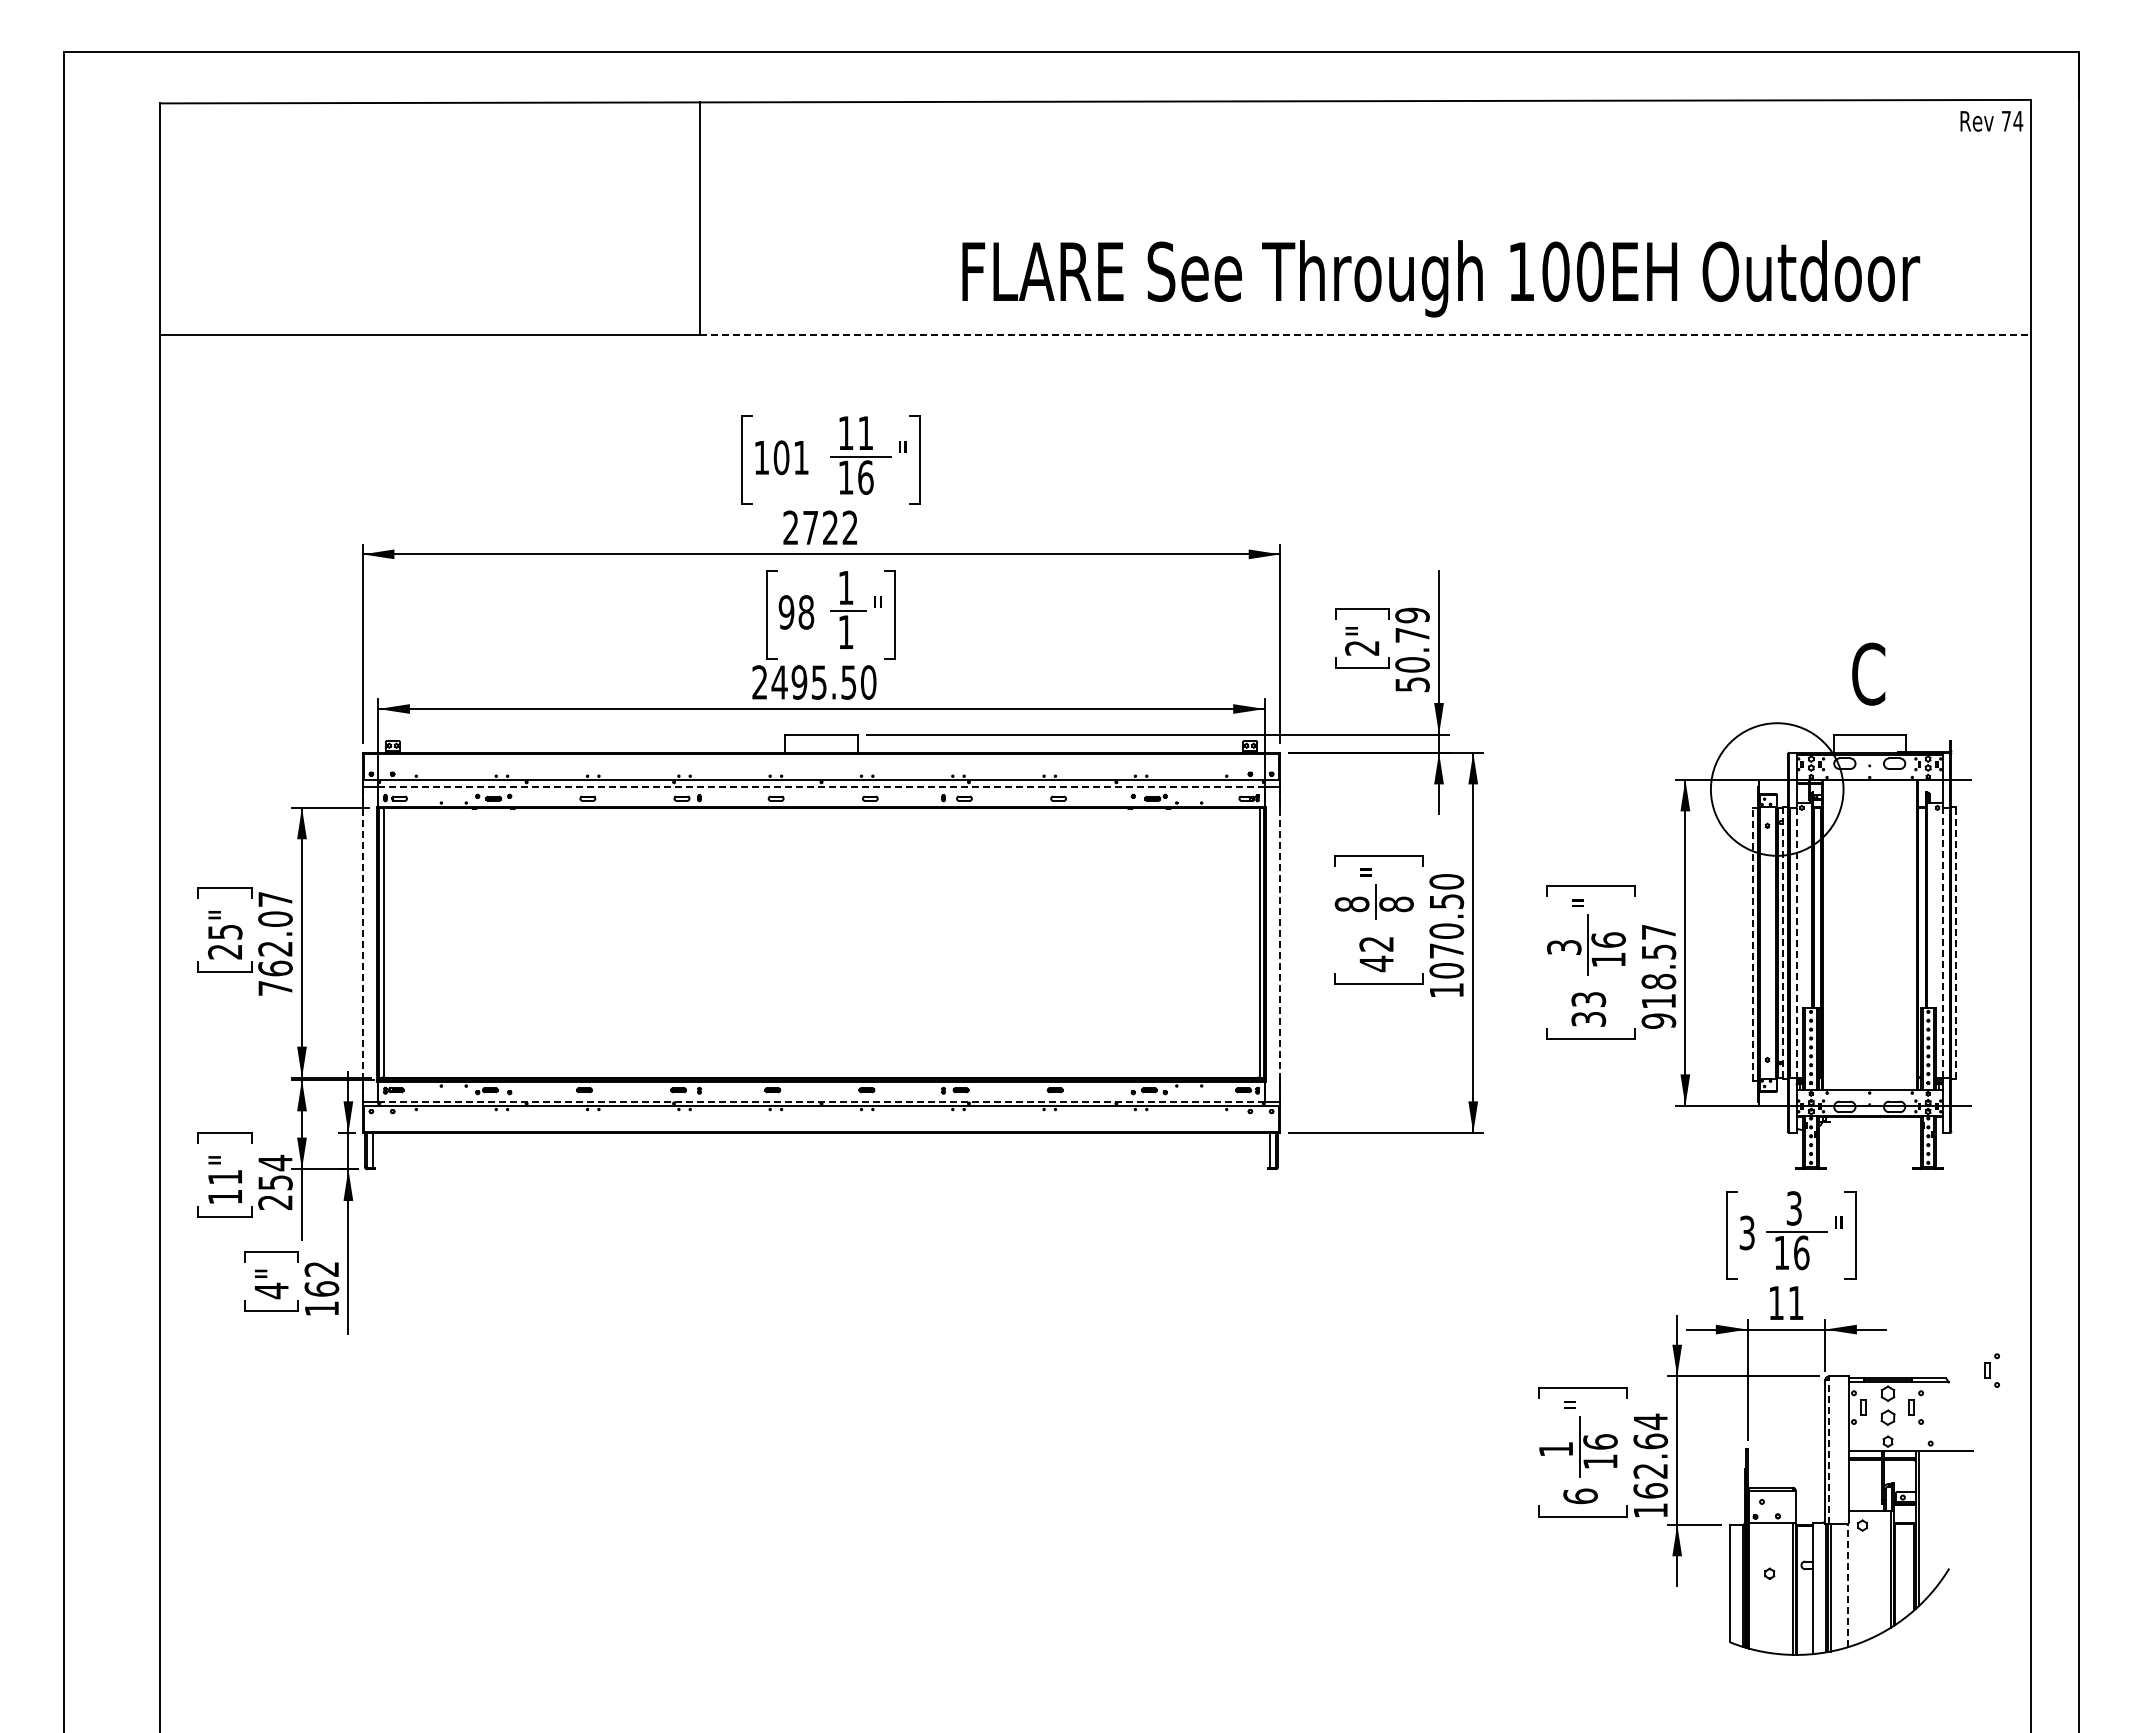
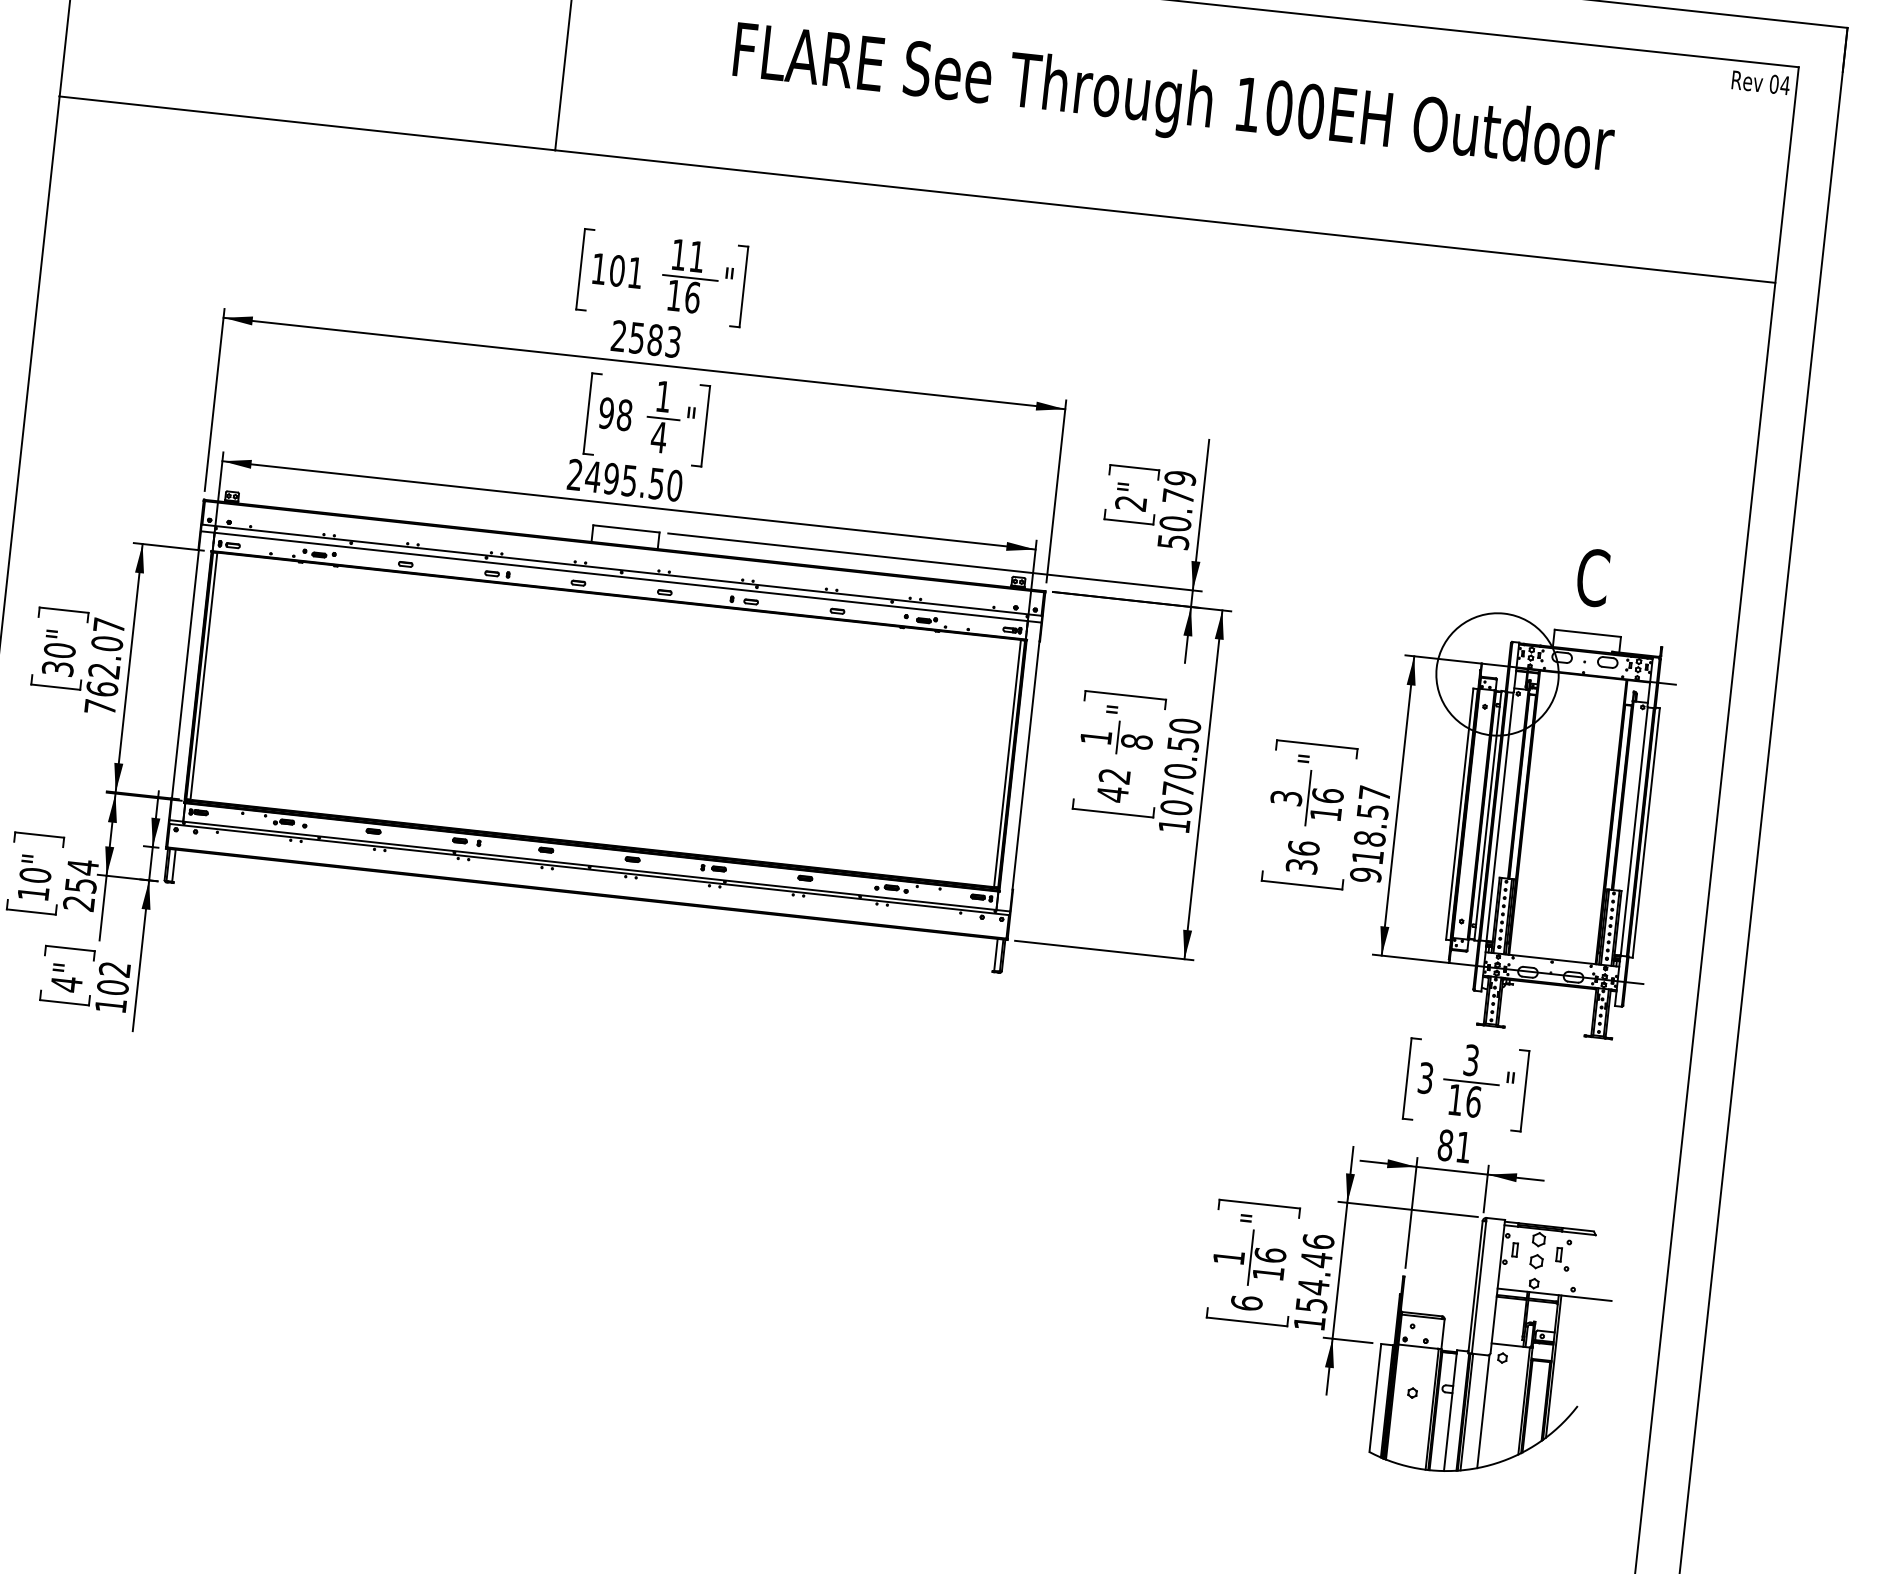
text: (2006, 120) -> (1774, 83), 74 -> 04
text: (1441, 278) -> (1173, 102), moved
line: (1366, 335) -> (1166, 217), dashed -> solid
text: (830, 527) -> (655, 339), 2722 -> 2583
text: (845, 631) -> (658, 436), 1 -> 4
line: (821, 787) -> (621, 577), dashed -> solid
text: (1351, 904) -> (1095, 737), 8 -> 1
text: (225, 941) -> (59, 659), 25" -> 30"
line: (1796, 942) -> (1499, 816), dashed -> solid
line: (1942, 942) -> (1633, 831), dashed -> solid
line: (1956, 942) -> (1646, 832), dashed -> solid
line: (1783, 943) -> (1487, 816), dashed -> solid
line: (1279, 944) -> (1025, 767), dashed -> solid
line: (1752, 944) -> (1459, 814), dashed -> solid
line: (363, 945) -> (185, 676), dashed -> solid
text: (1588, 999) -> (1303, 848), 33 -> 36
line: (822, 1101) -> (590, 865), dashed -> solid
text: (224, 1177) -> (34, 875), 11" -> 10"
text: (321, 1288) -> (112, 987), 162 -> 102
text: (1776, 1302) -> (1445, 1144), 11 -> 81
part: (1991, 1370) -> (1636, 1228), removed
line: (1829, 1451) -> (1479, 1286), dashed -> solid
text: (1650, 1455) -> (1314, 1272), 162.64 -> 154.46
line: (1848, 1585) -> (1483, 1411), dashed -> solid

